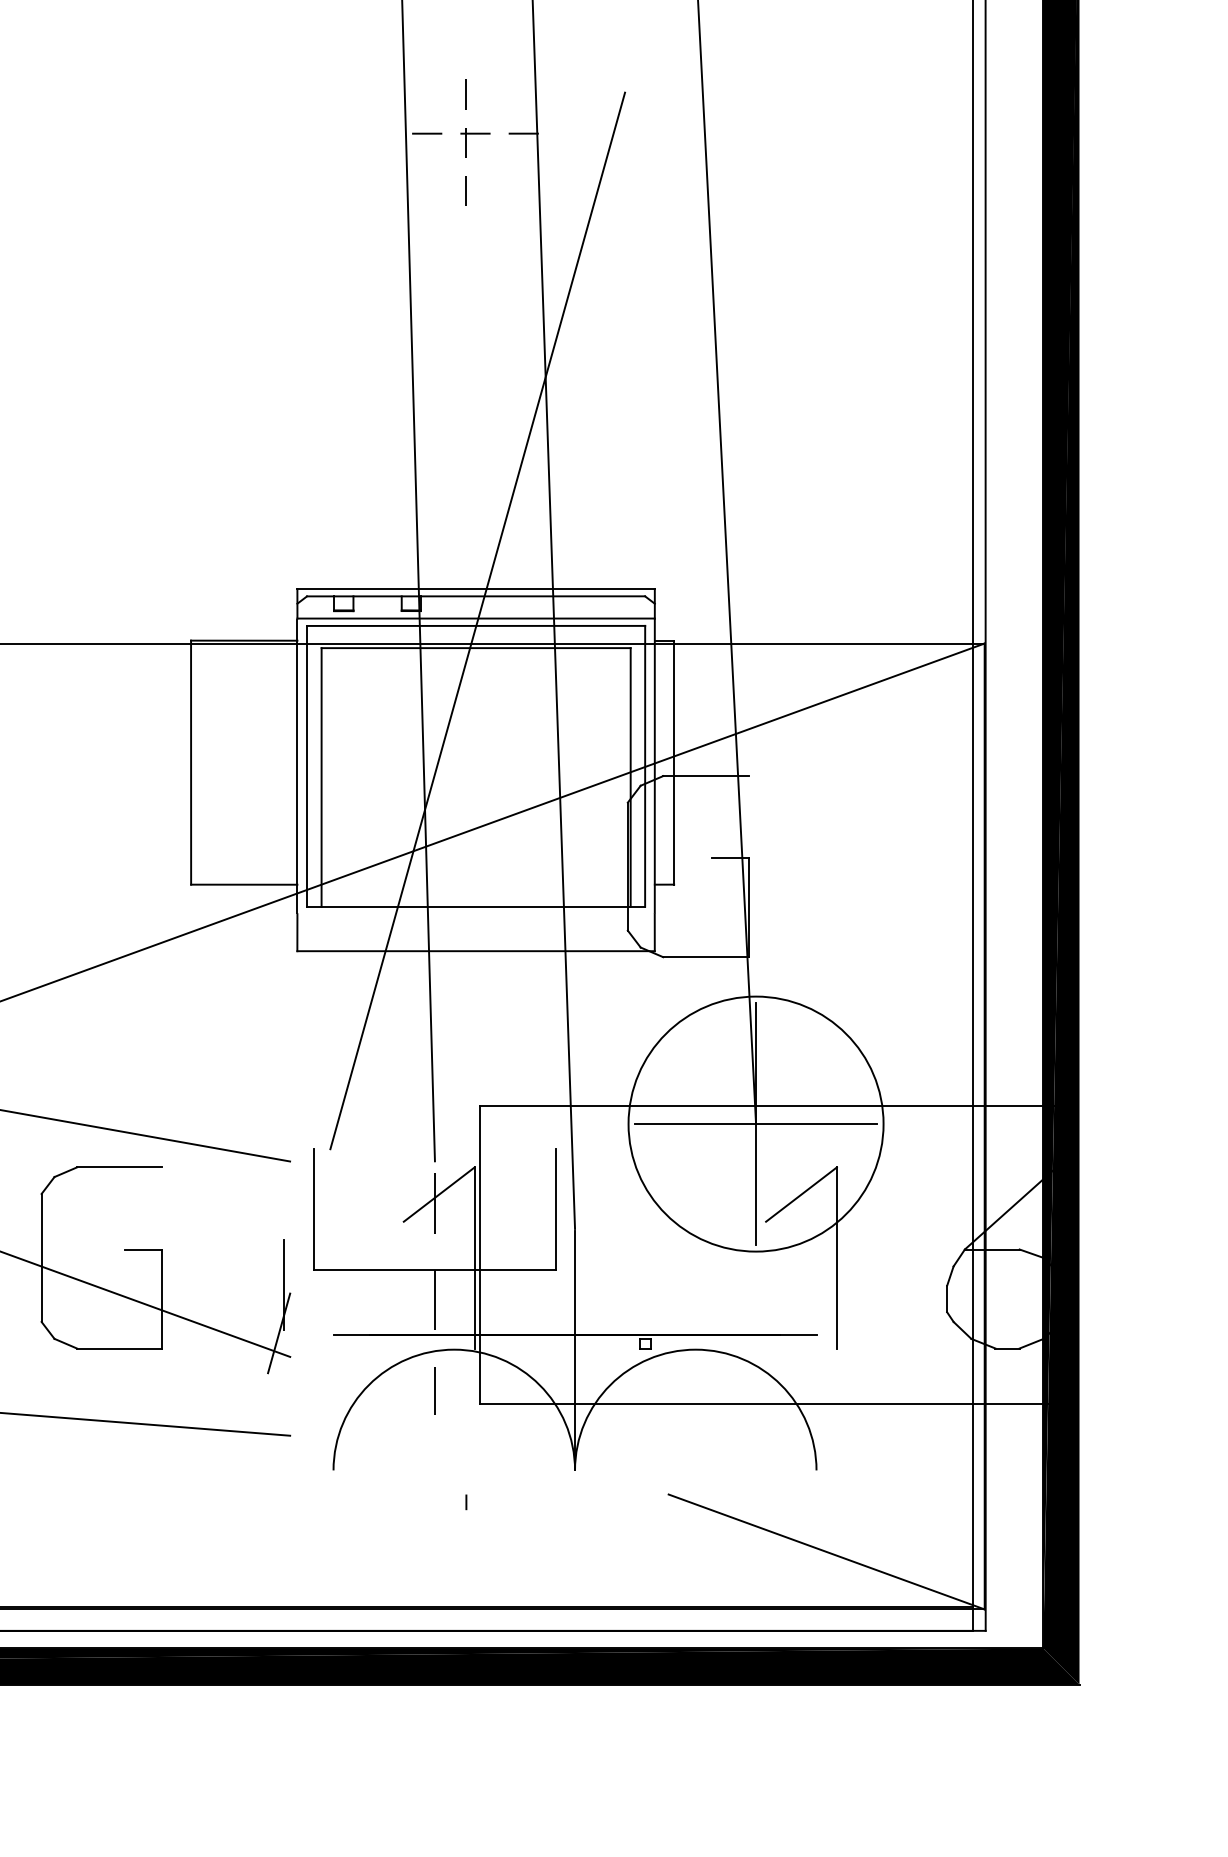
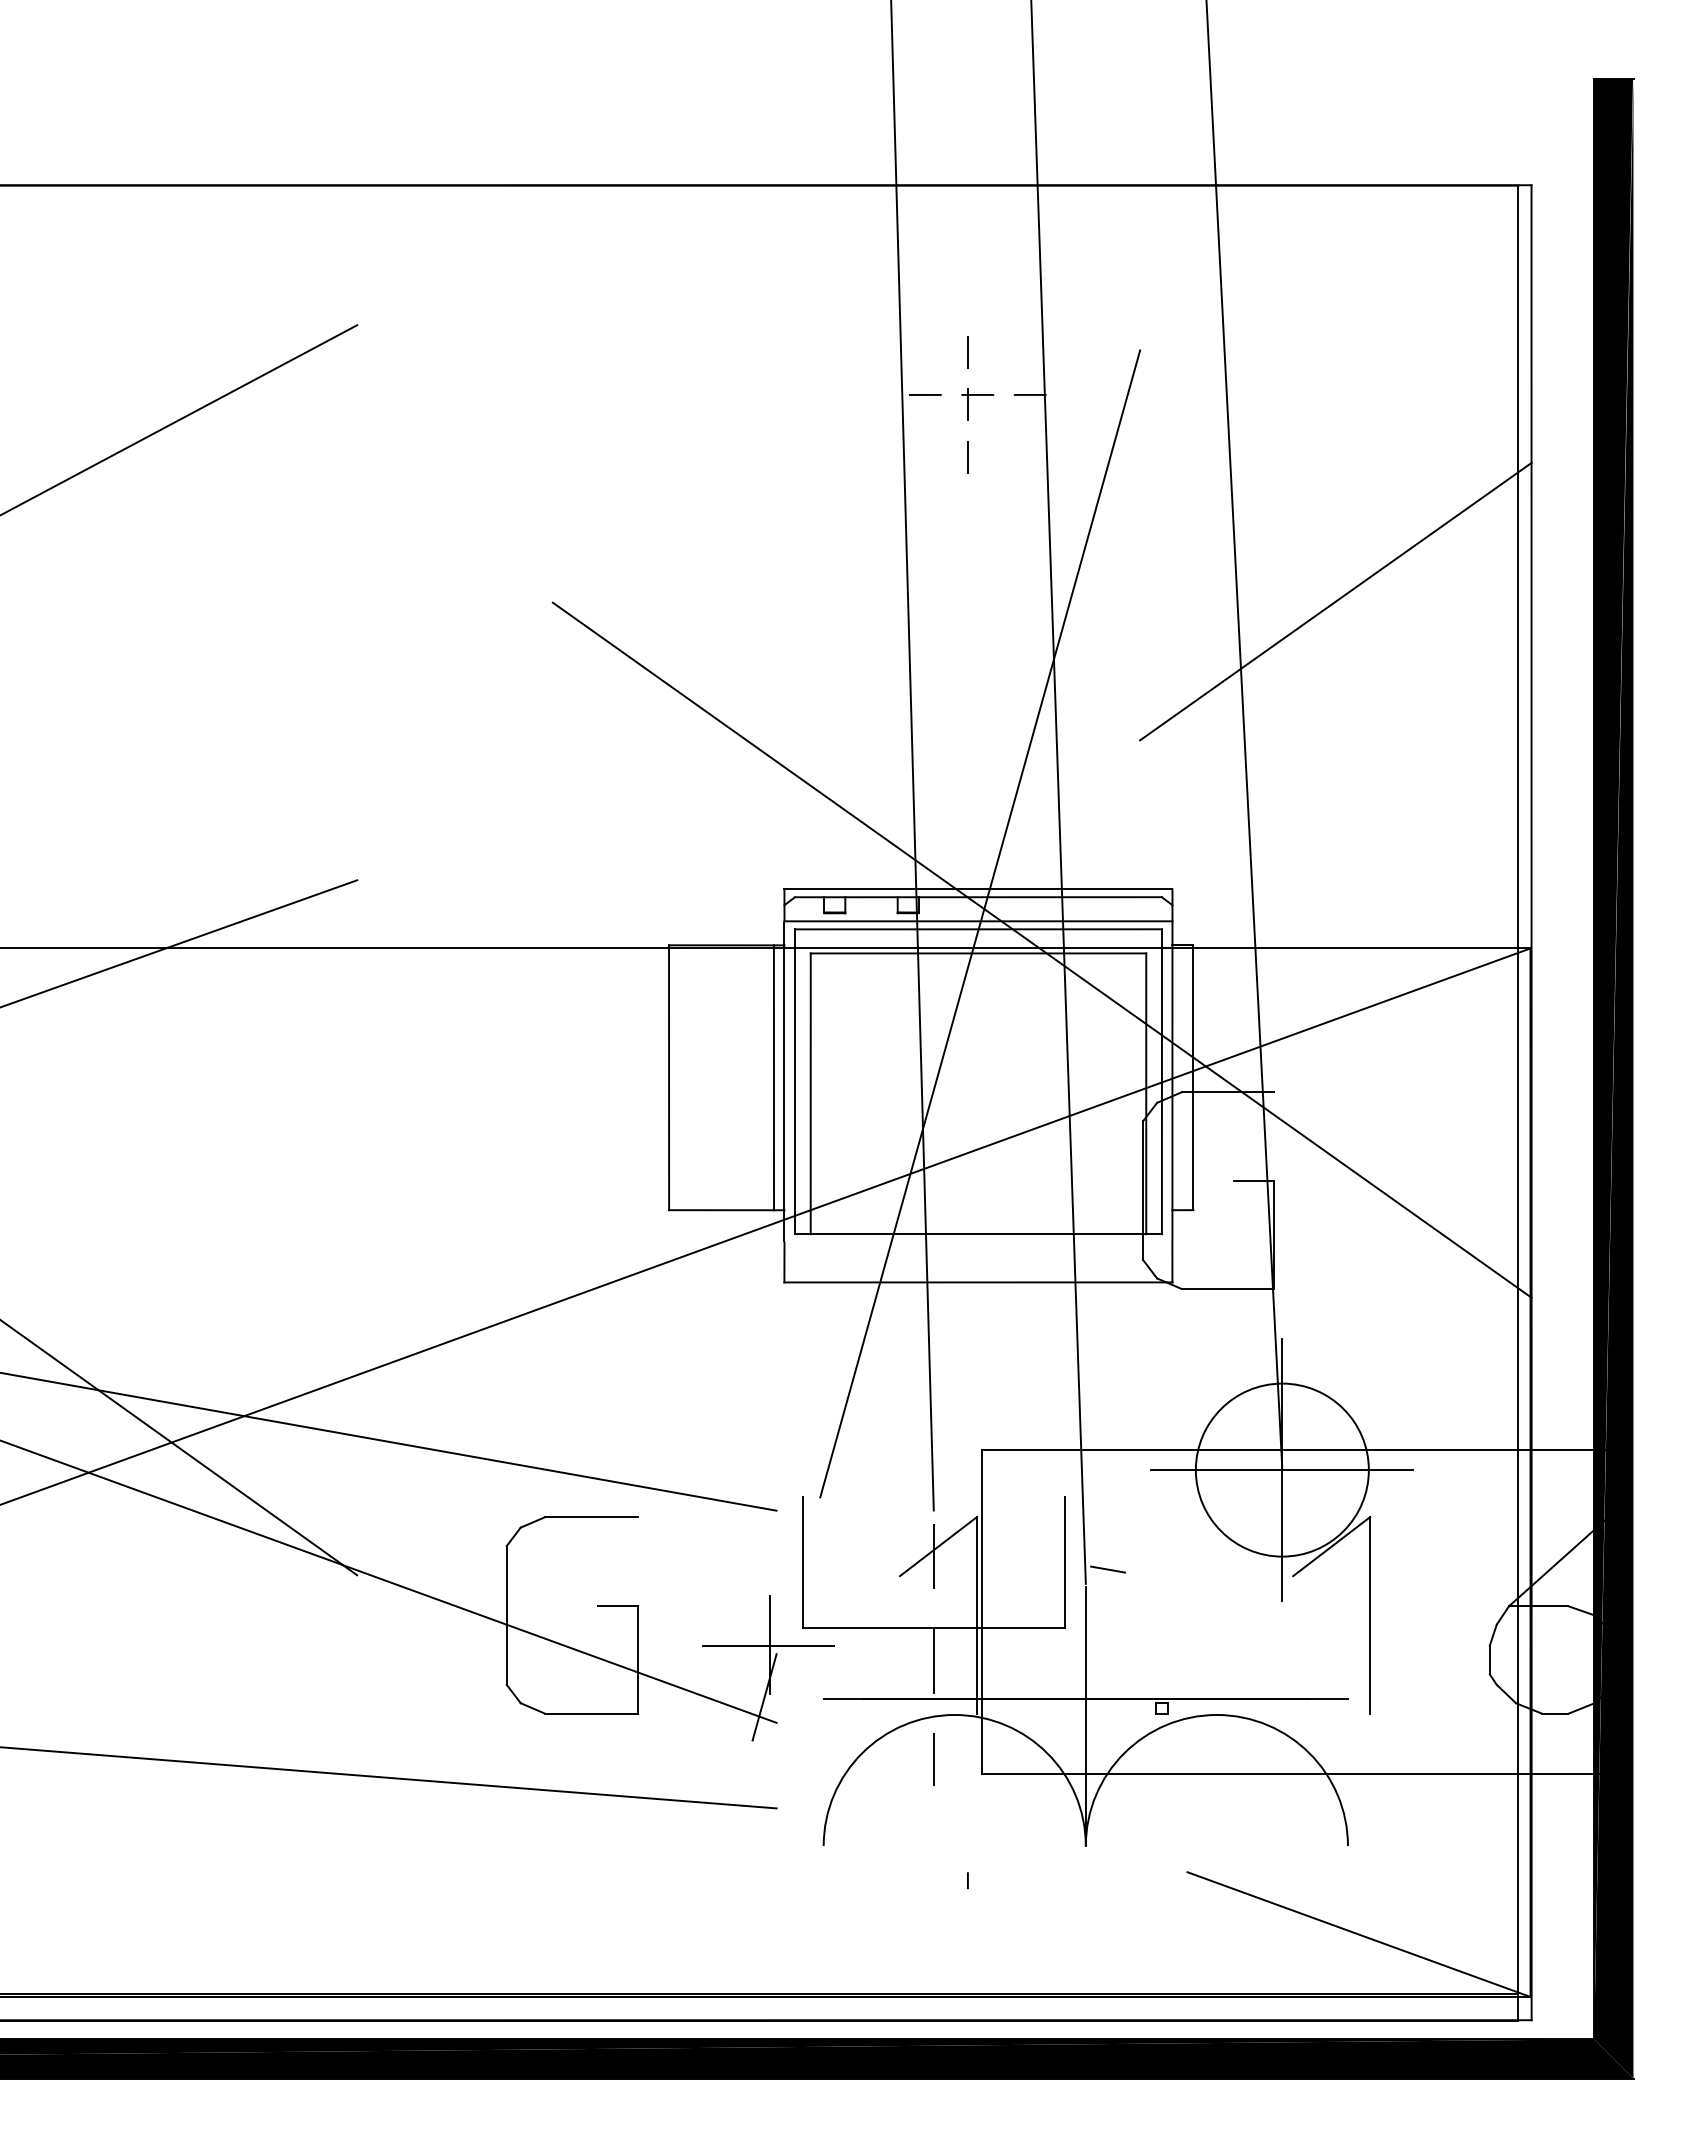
line: (805, 323) -> (1335, 601), added
line: (534, 644) -> (1041, 949), added
line: (287, 762) -> (773, 1077), added
circle: (755, 1123) -> (1281, 1469), size x0.62
line: (595, 1215) -> (1108, 1569), added
line: (282, 1285) -> (768, 1645), added

